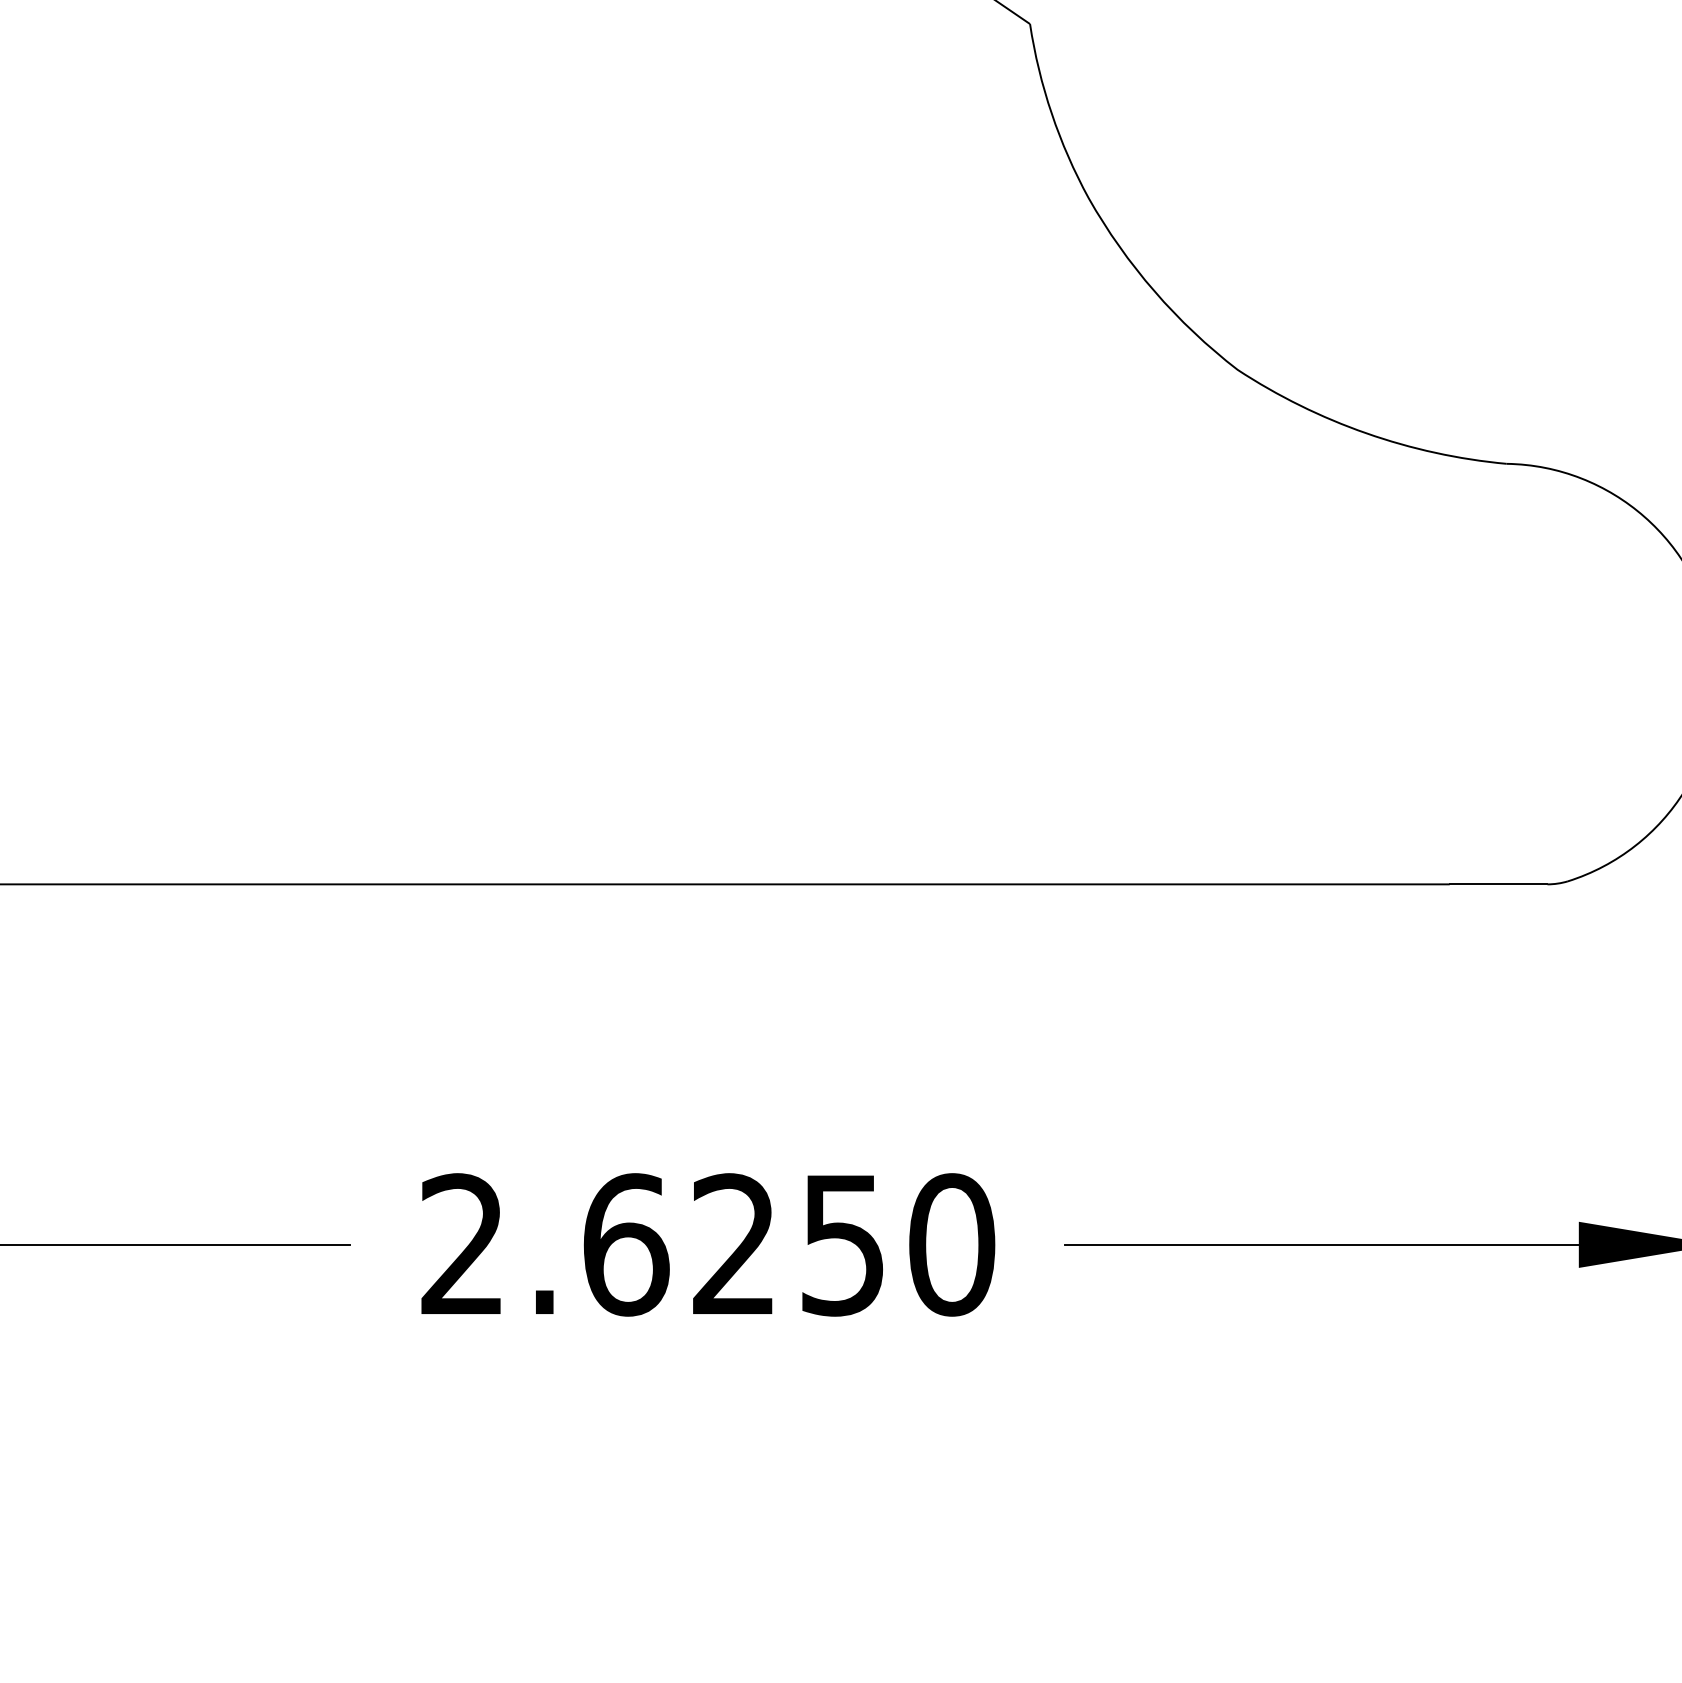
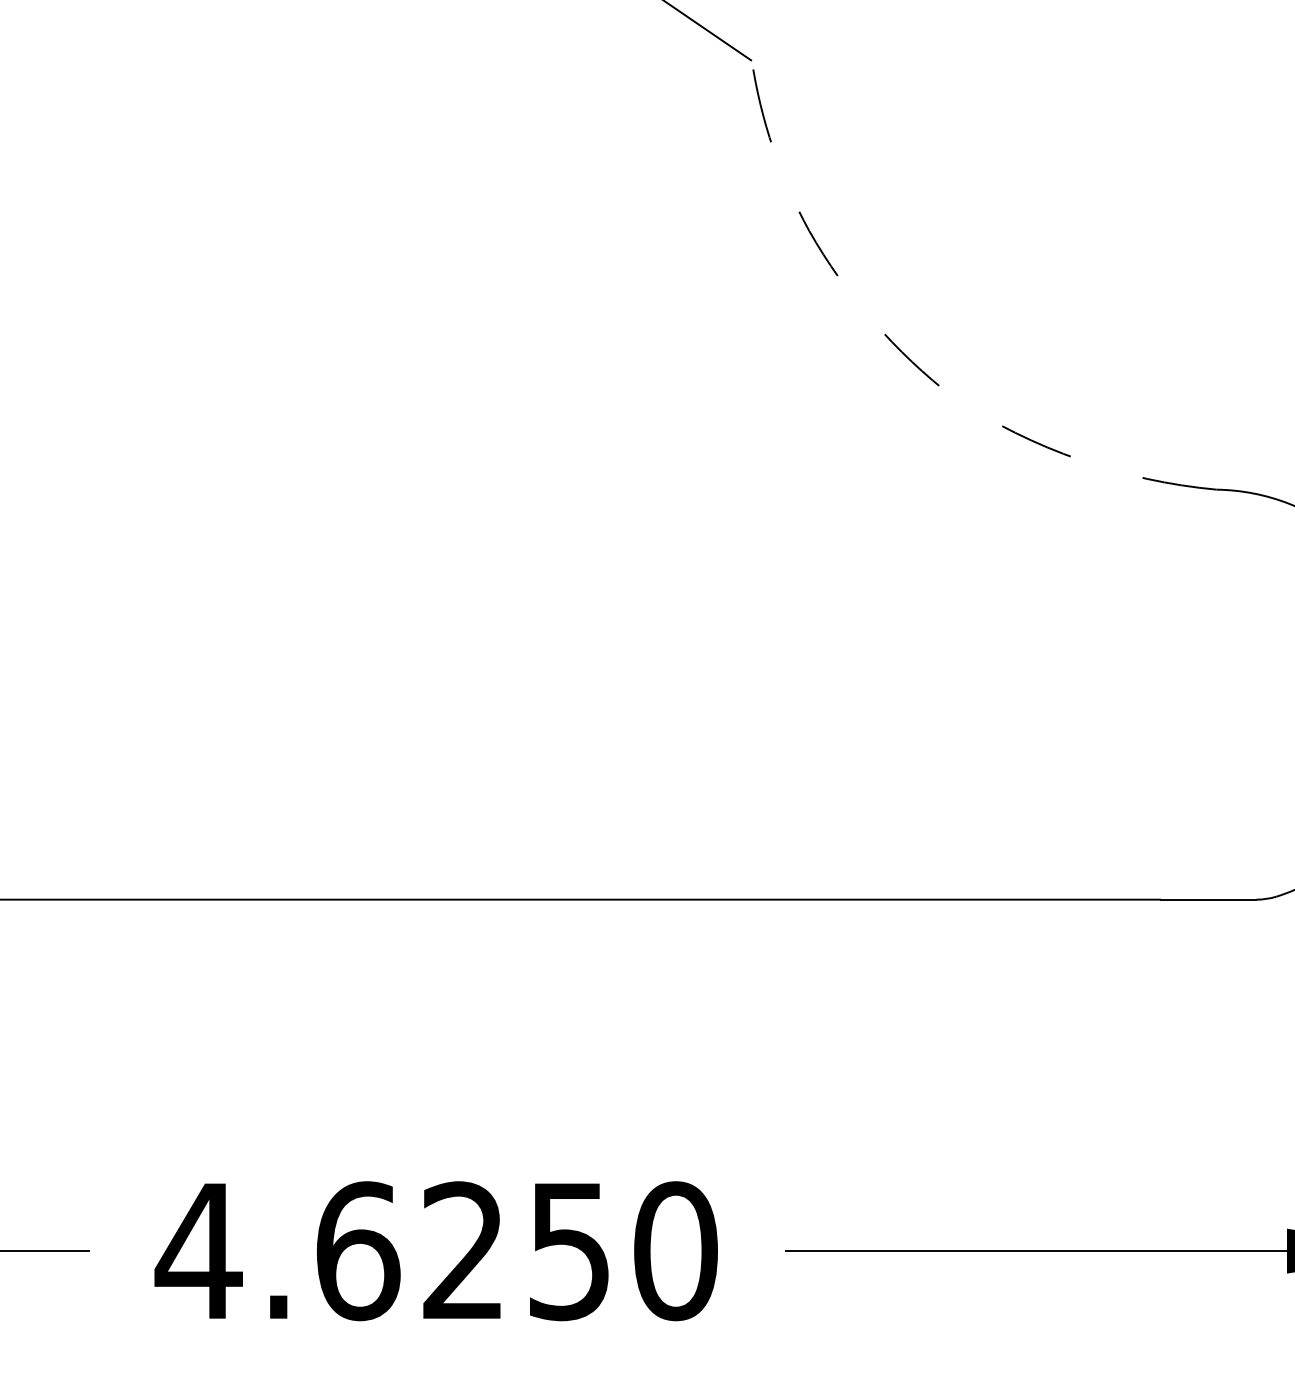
line: (1190, 329) -> (908, 358), solid -> dashed
text: (462, 1243) -> (198, 1249), 2.6250 -> 4.6250

